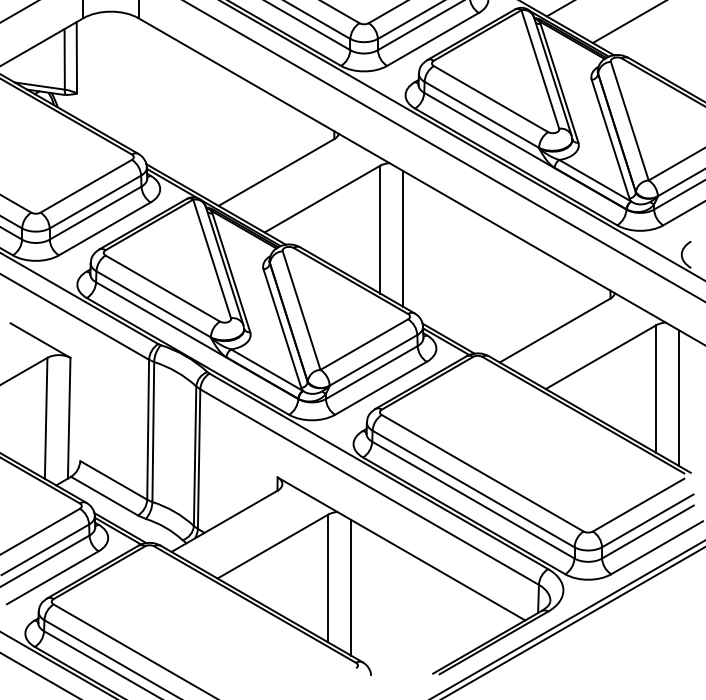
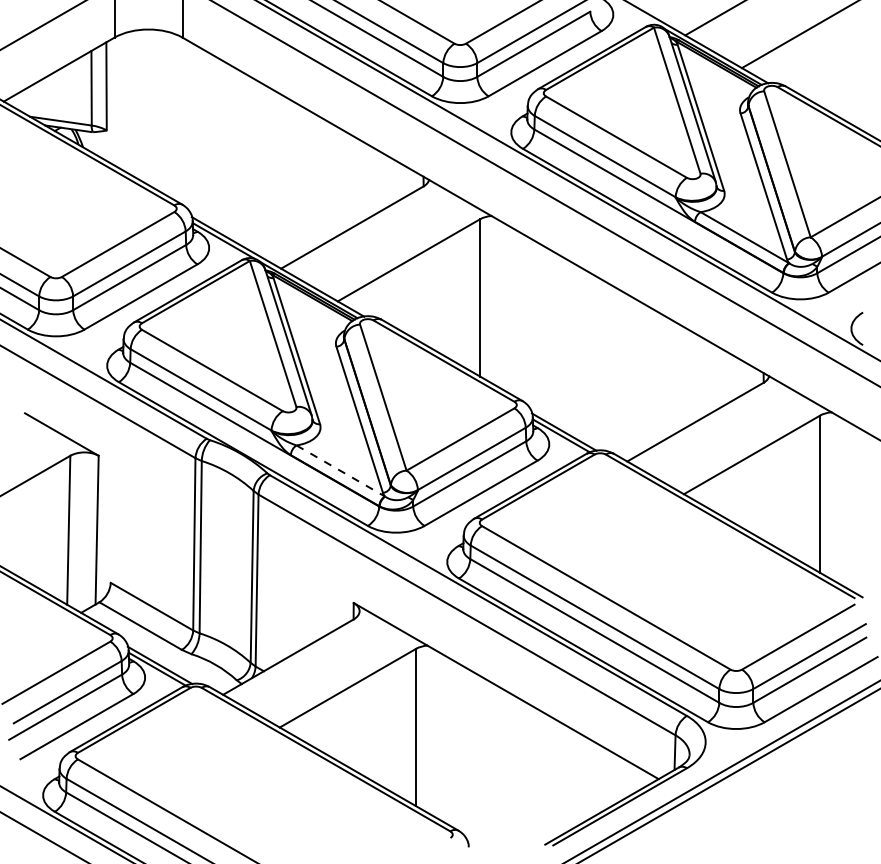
line: (403, 238) -> (508, 308), removed
line: (267, 370) -> (341, 471), solid -> dashed
line: (679, 398) -> (848, 505), removed
line: (351, 587) -> (444, 738), removed

